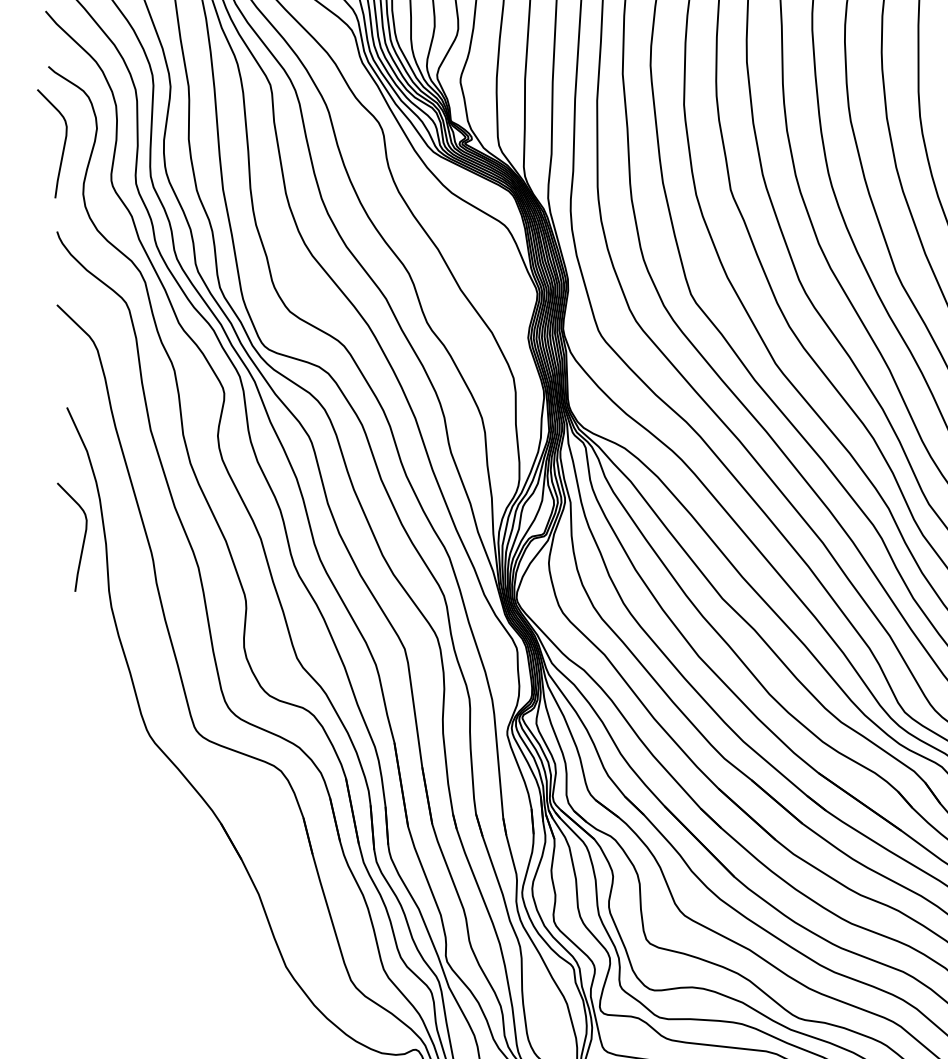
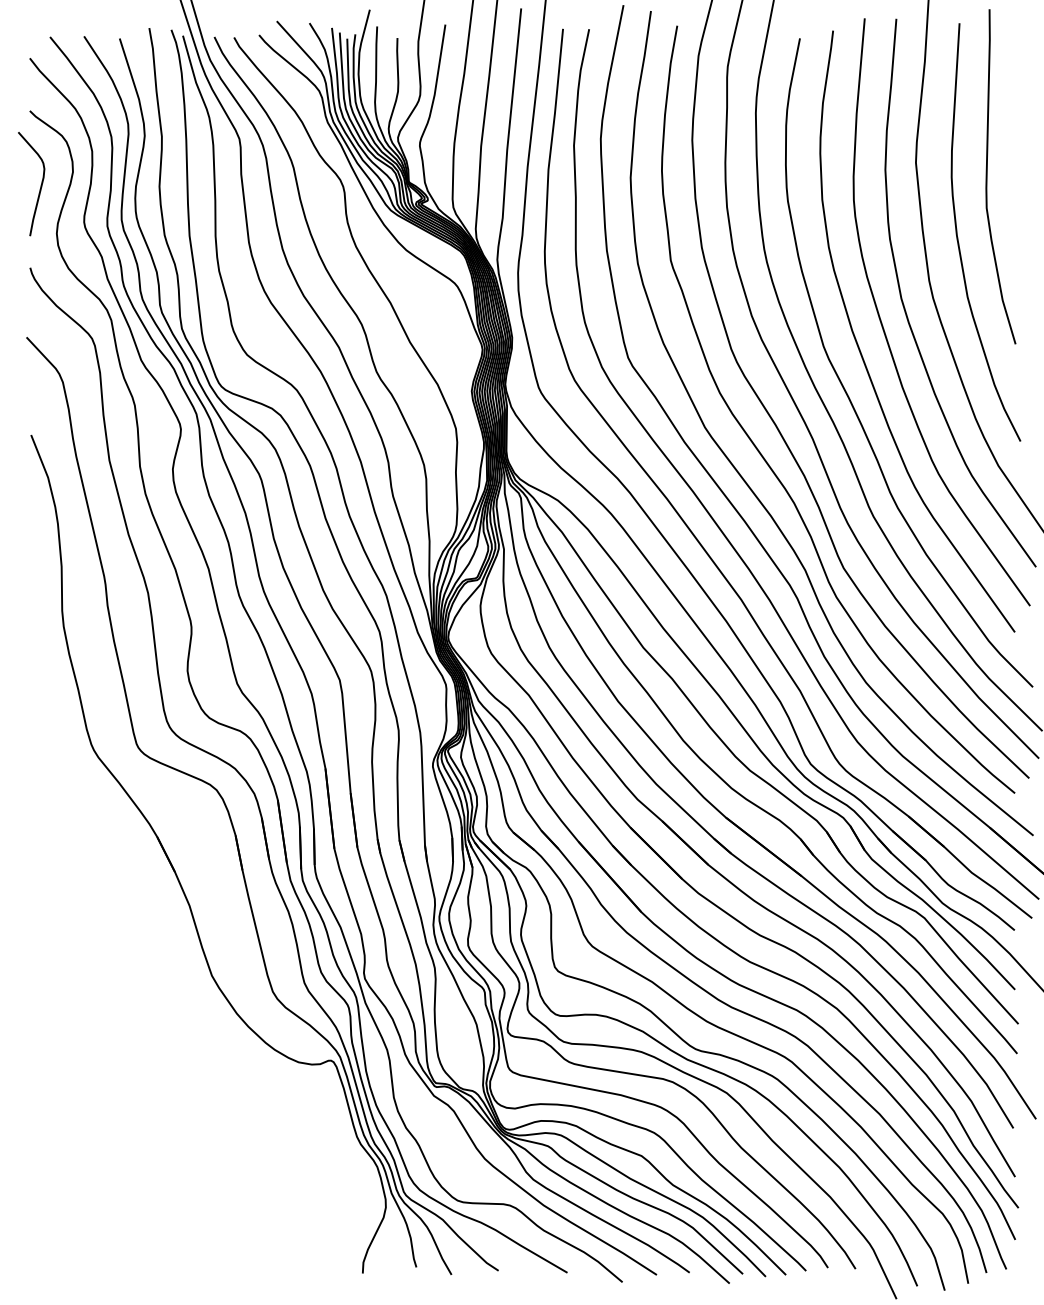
curve: (83, 537) -> (40, 559), removed

